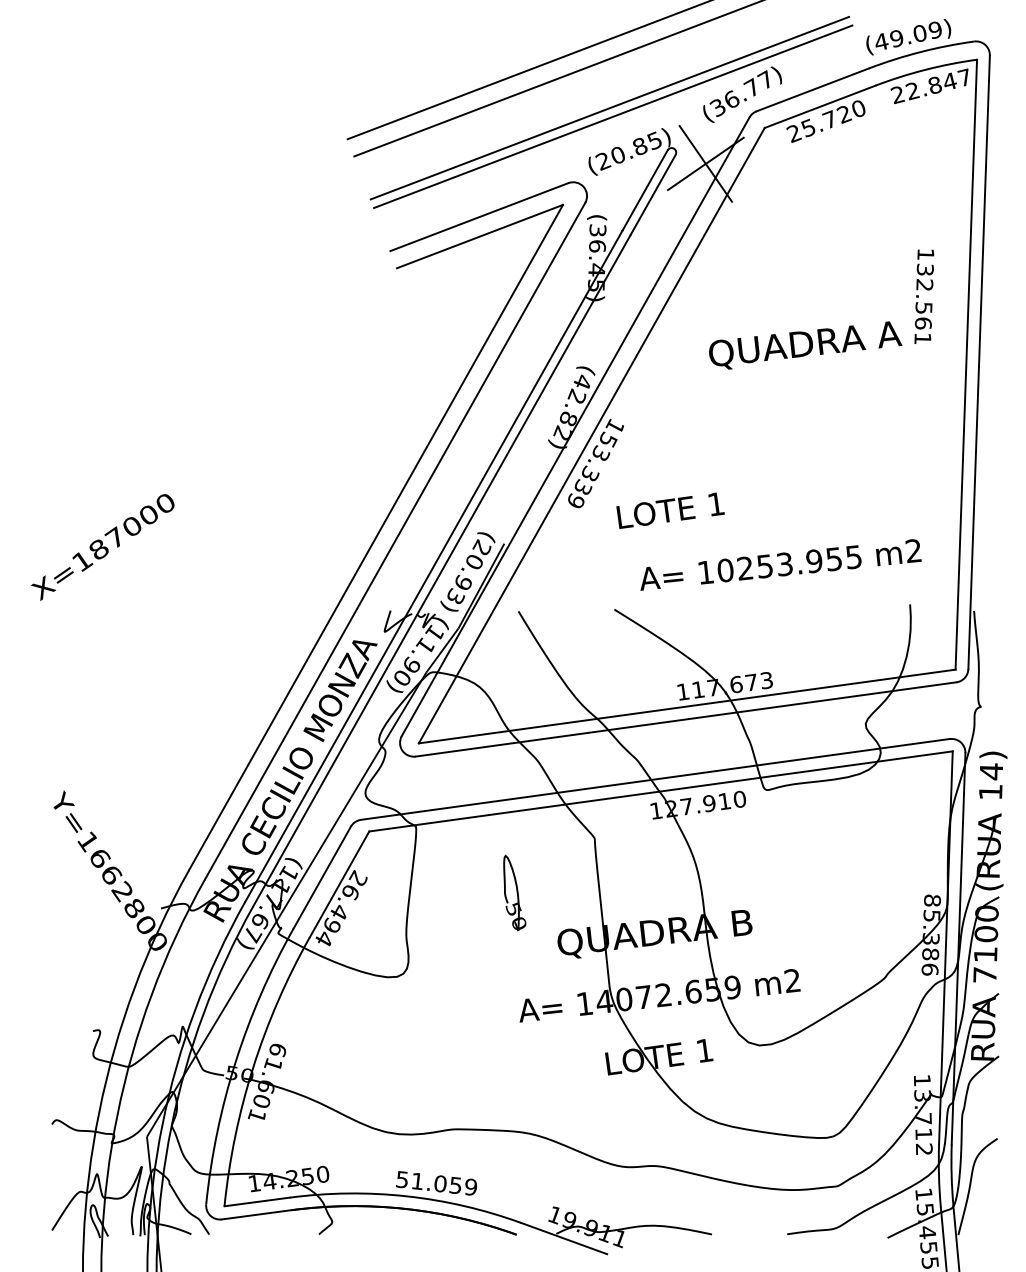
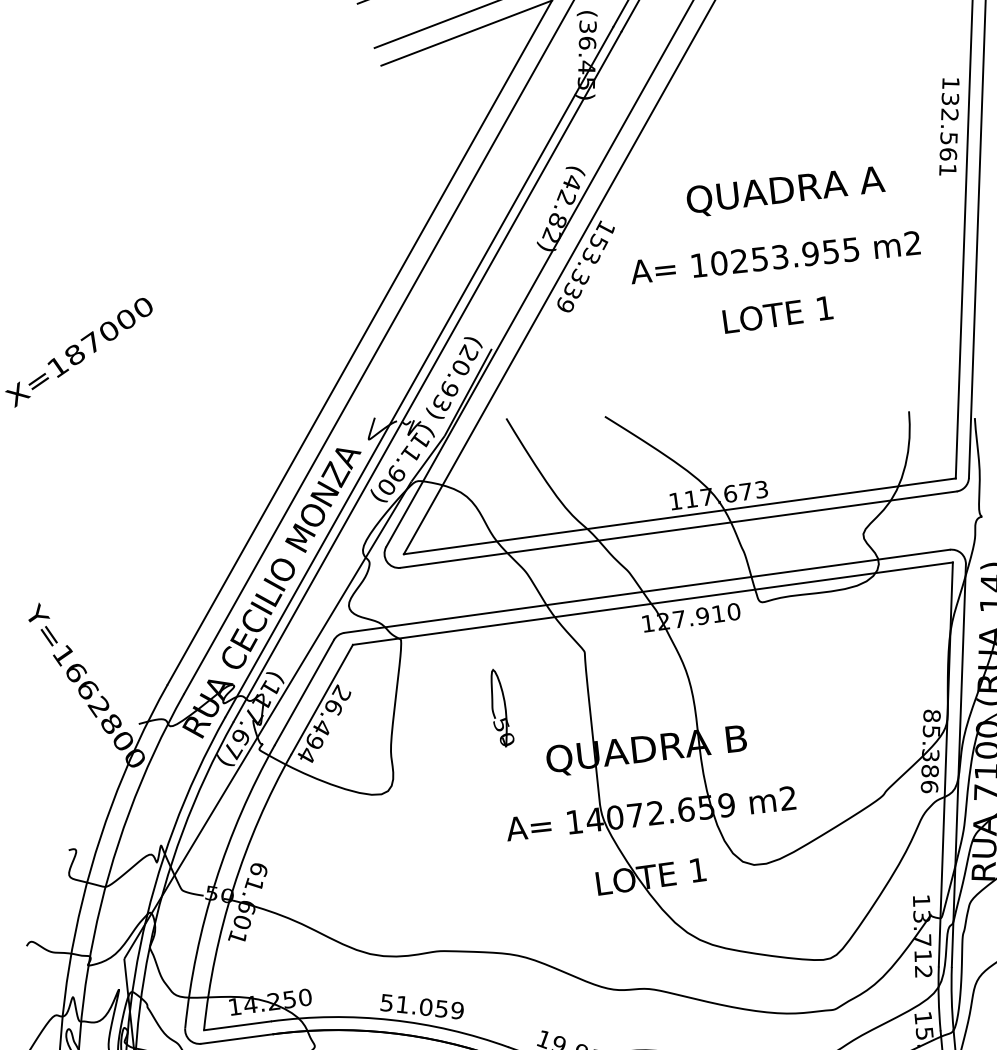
text: (924, 296) -> (949, 126), moved
text: (805, 345) -> (786, 191), moved
text: (670, 510) -> (777, 314), moved
text: (780, 564) -> (775, 257), moved

